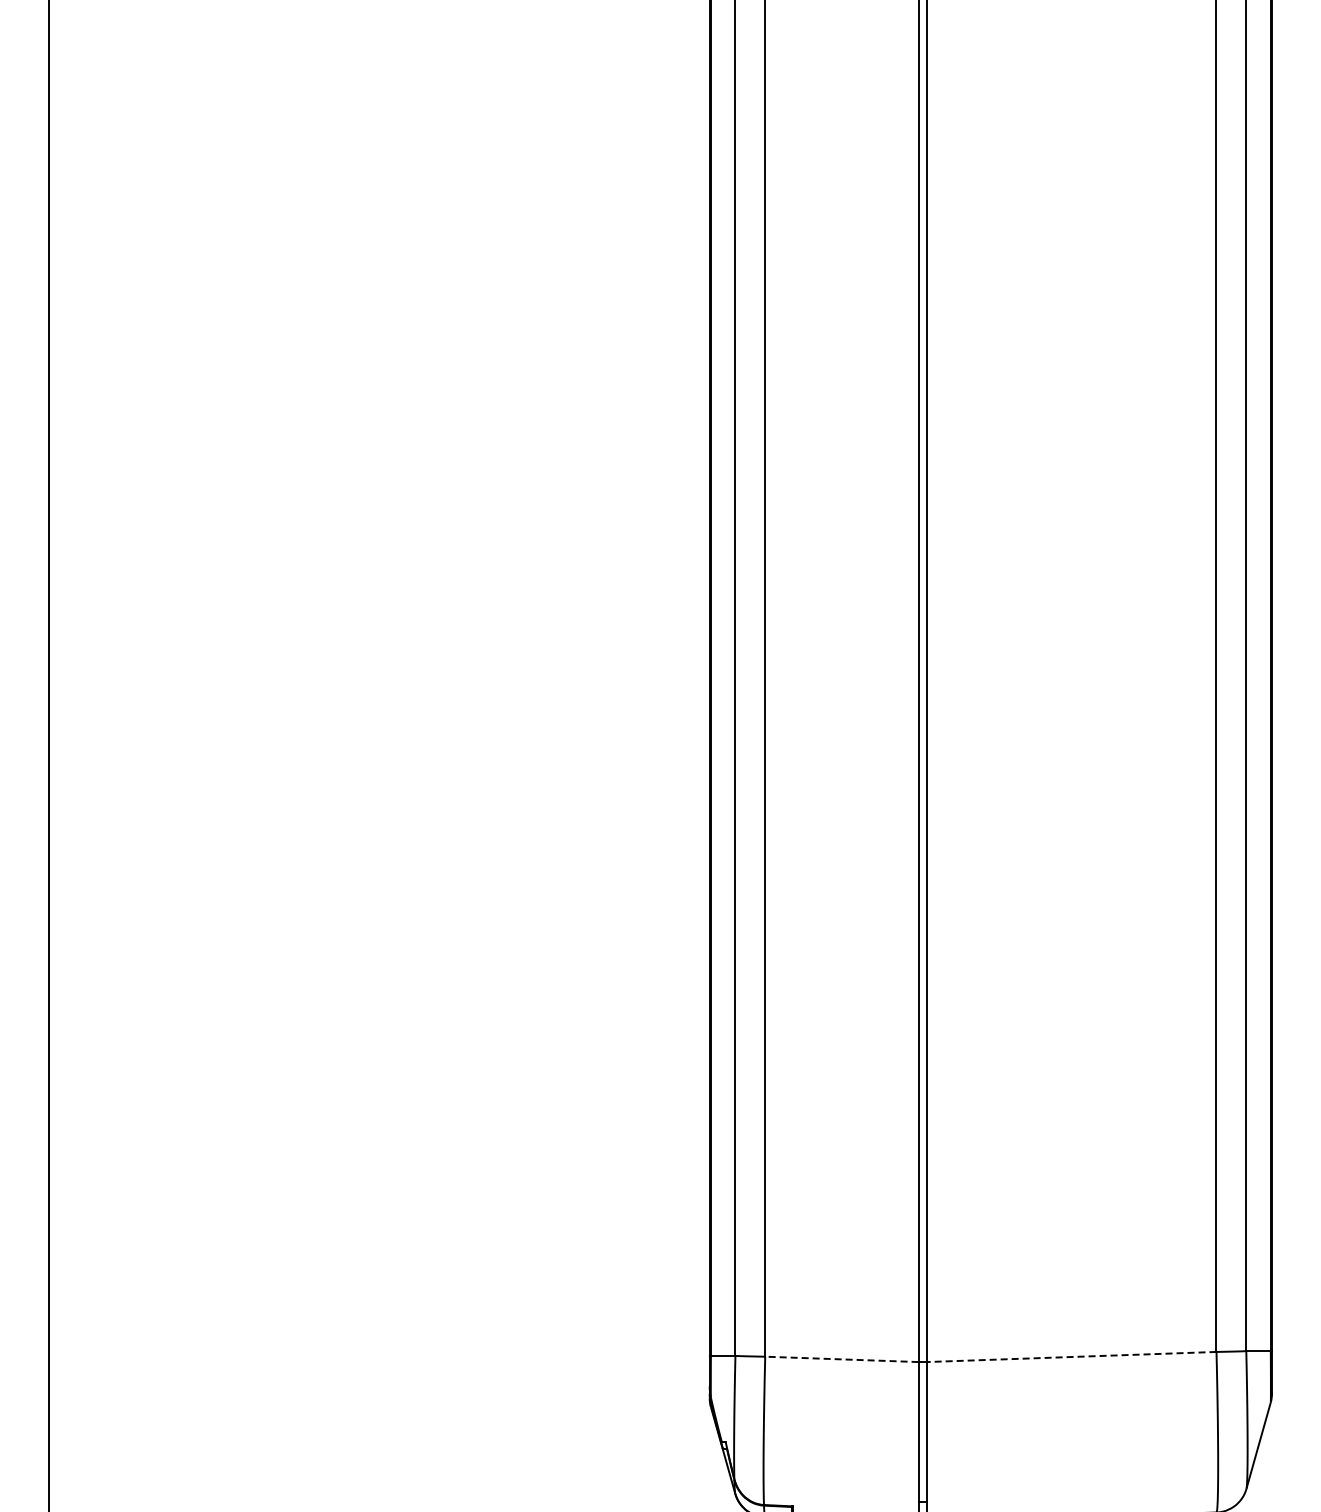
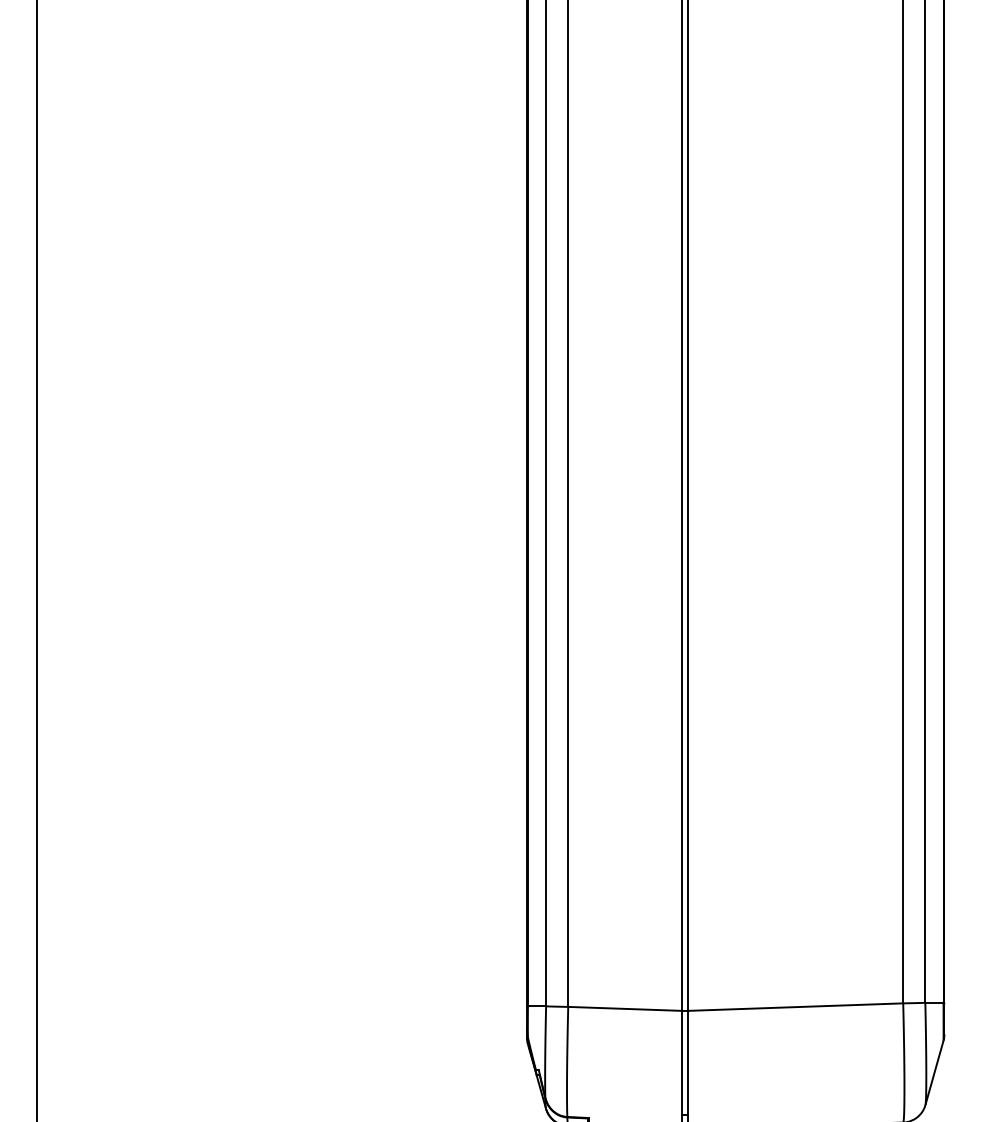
line: (1071, 1357) -> (795, 1007), dashed -> solid
line: (841, 1359) -> (624, 1008), dashed -> solid

